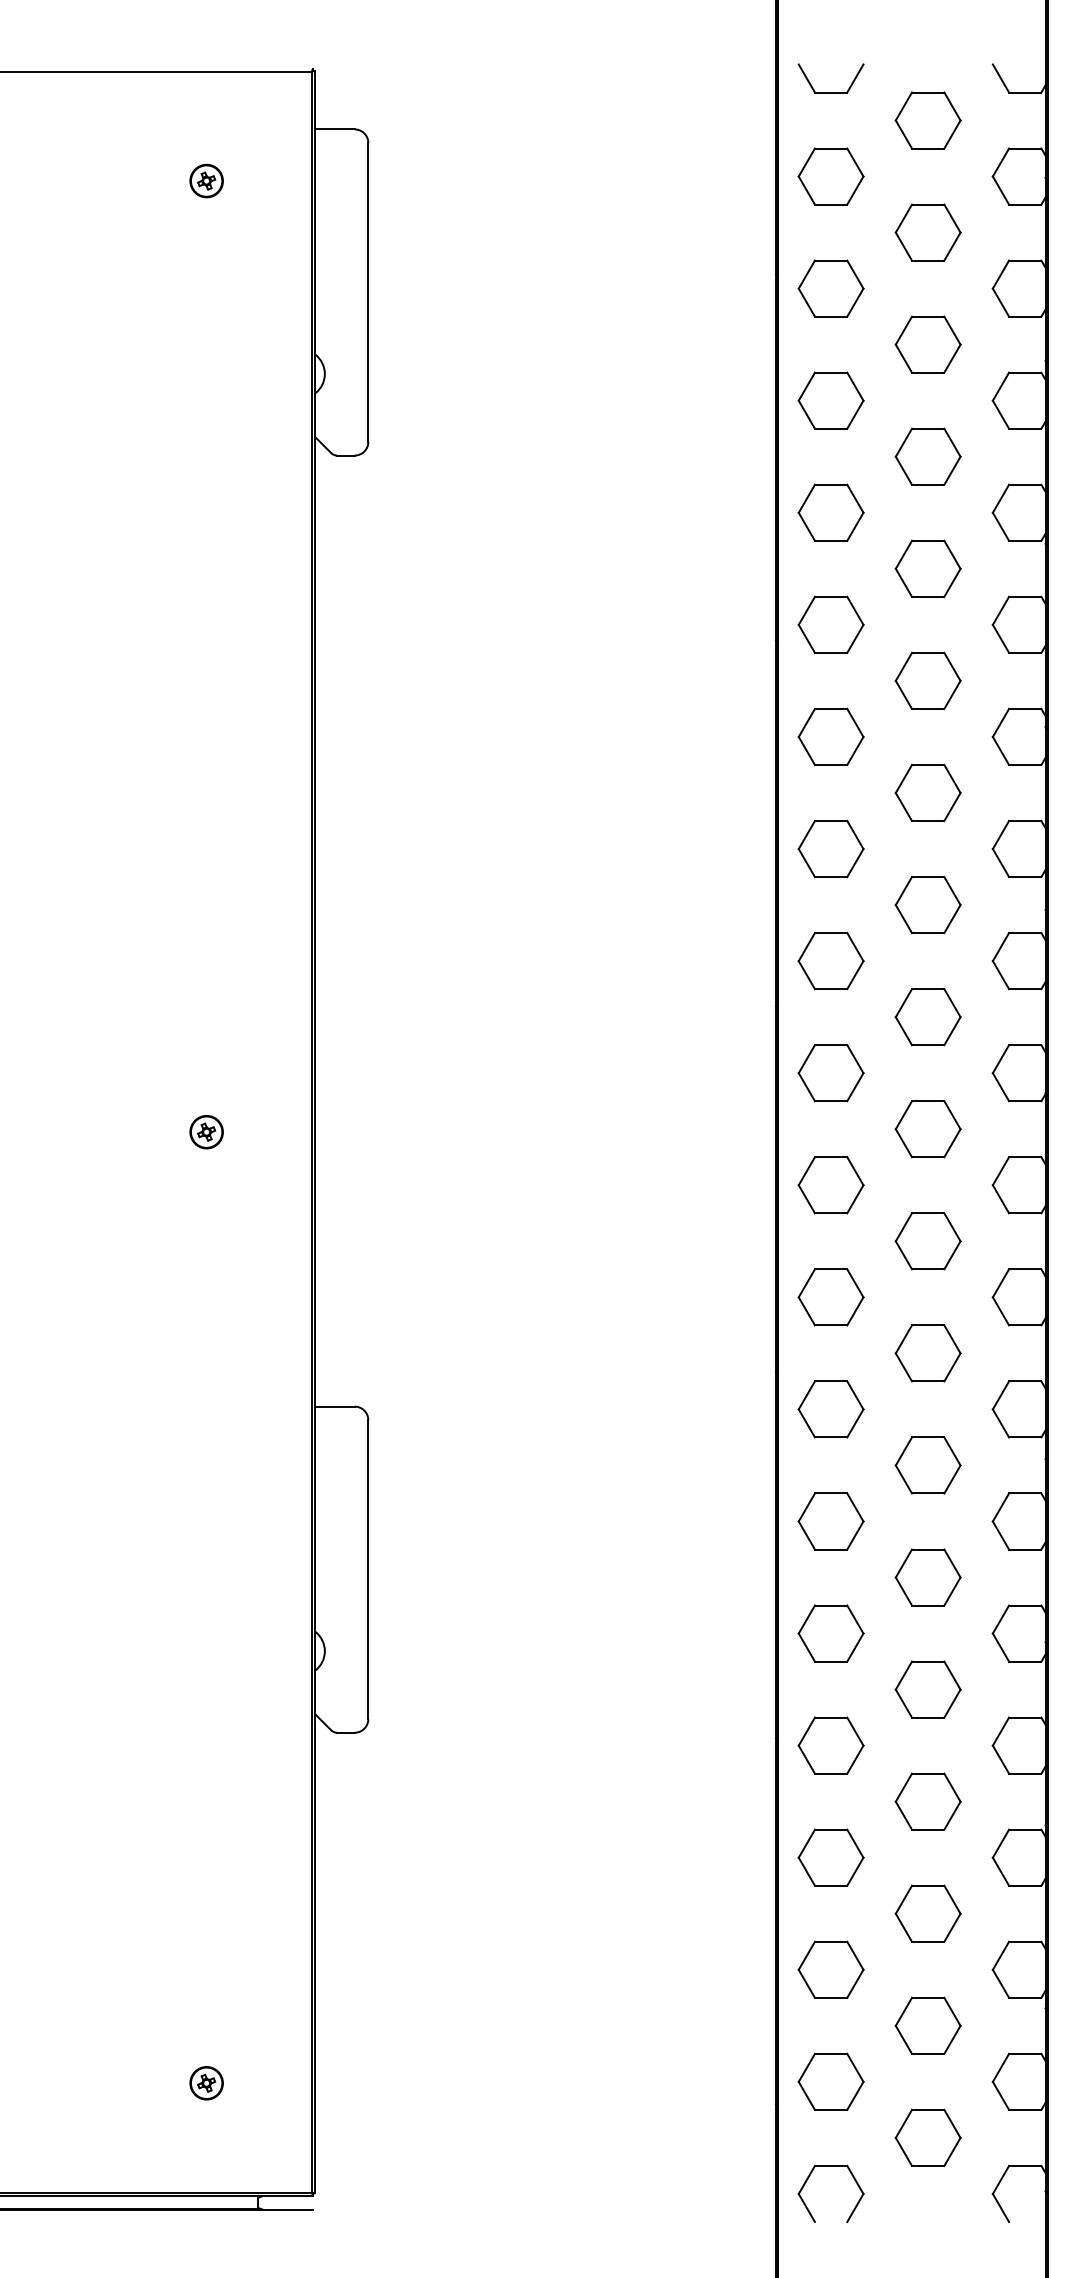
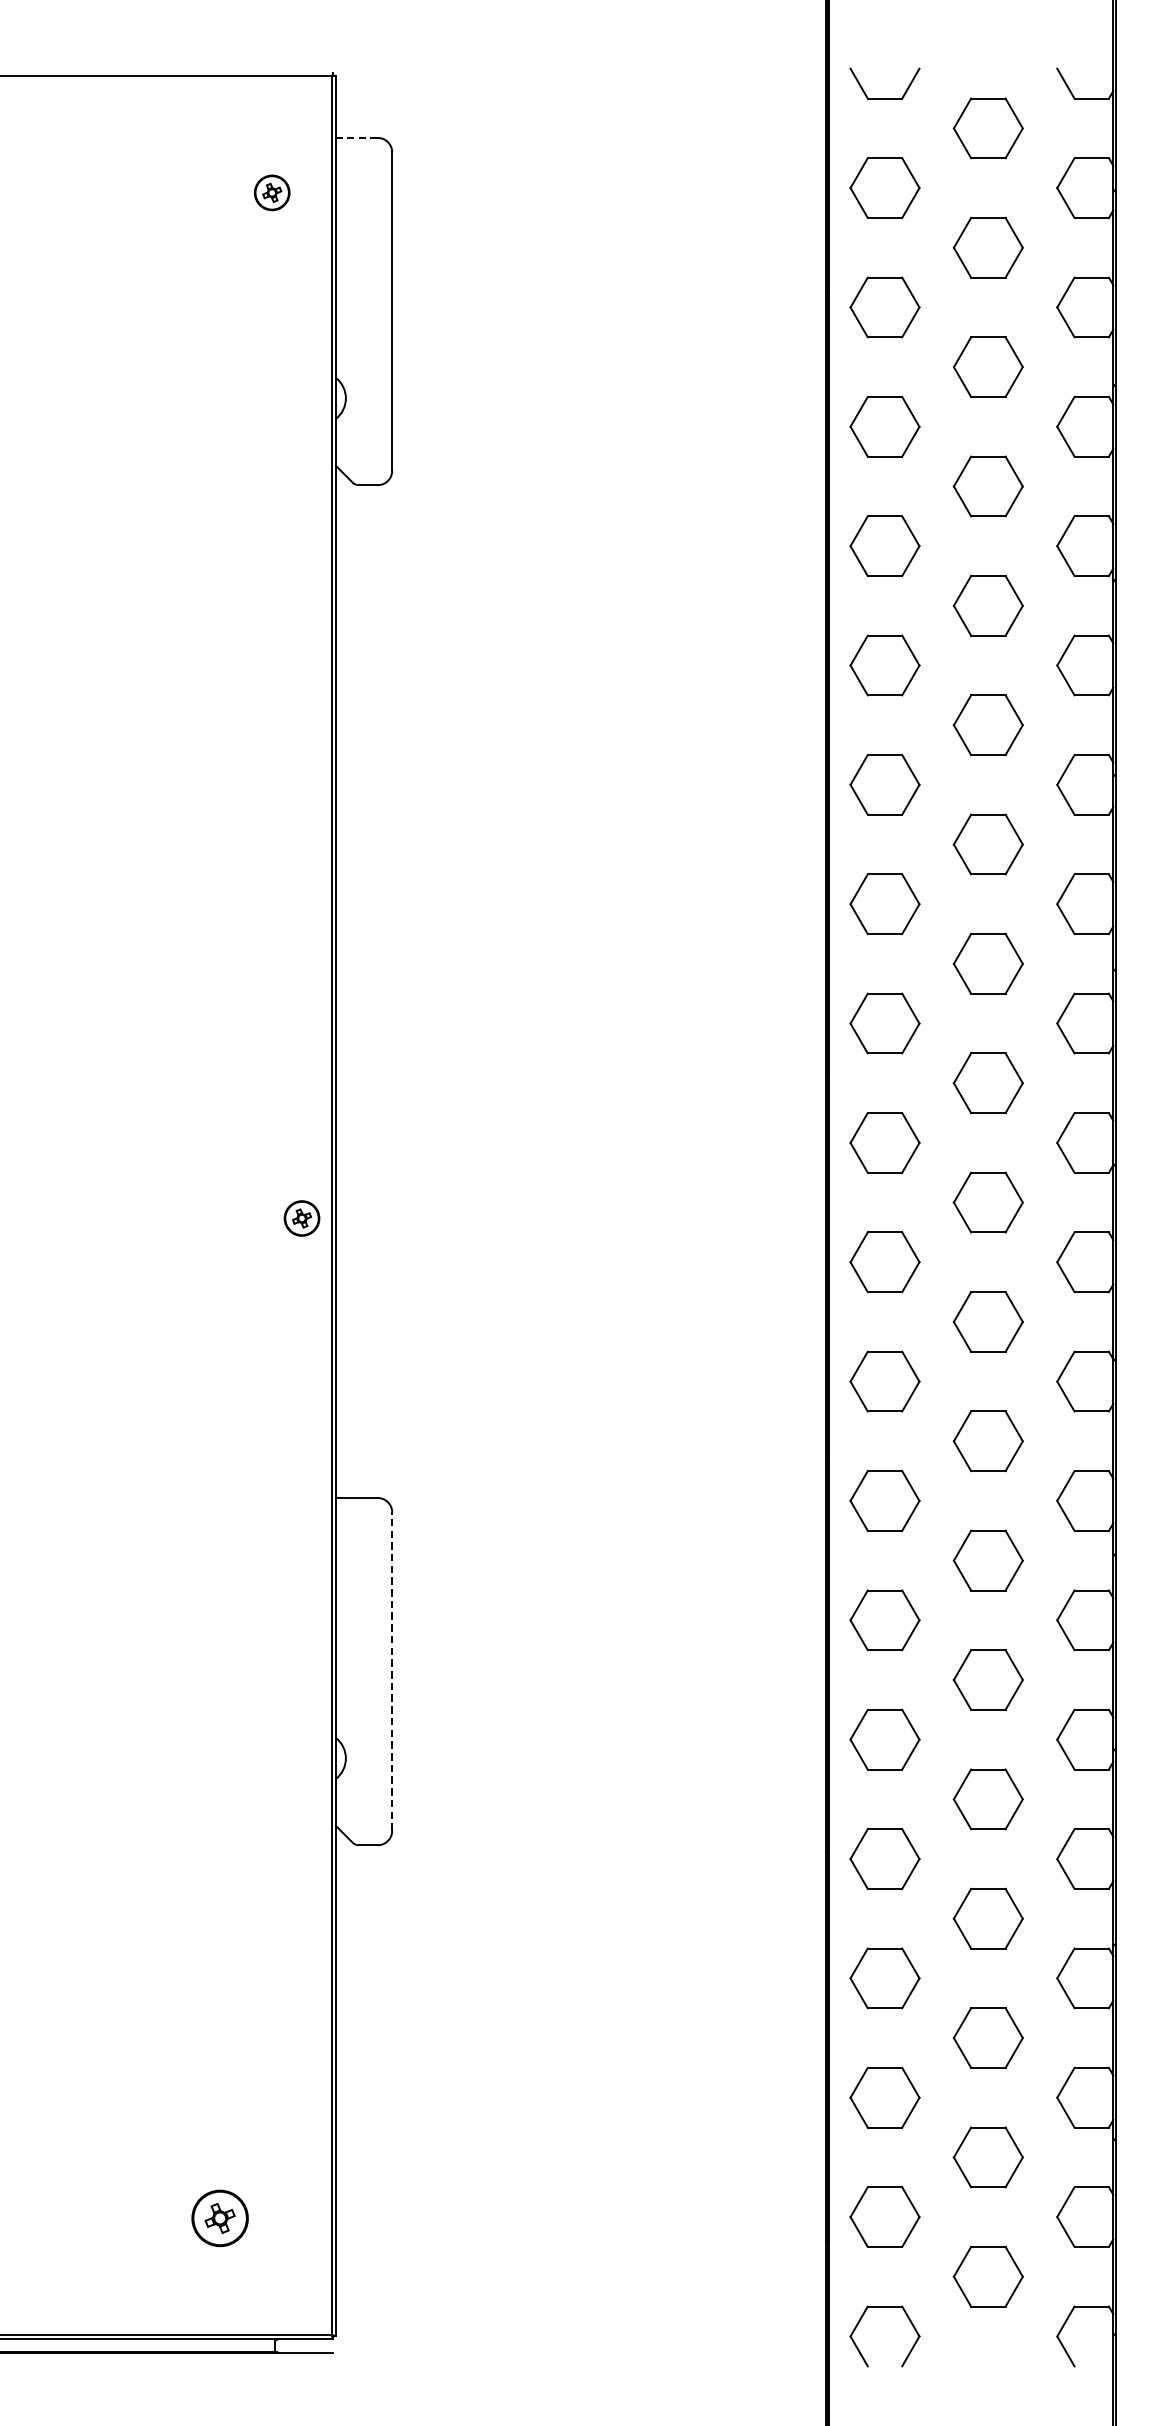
line: (335, 129) -> (357, 137), solid -> dashed
part: (206, 180) -> (272, 192), moved
part: (206, 1132) -> (301, 1218), moved
line: (368, 1569) -> (392, 1671), solid -> dashed
part: (206, 2083) -> (219, 2218), size x1.6

